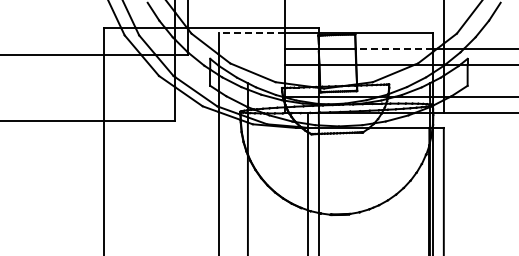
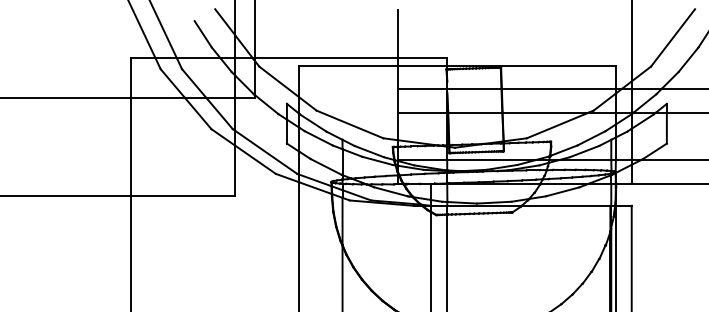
line: (251, 32) -> (347, 64), dashed -> solid
line: (394, 48) -> (558, 88), dashed -> solid

